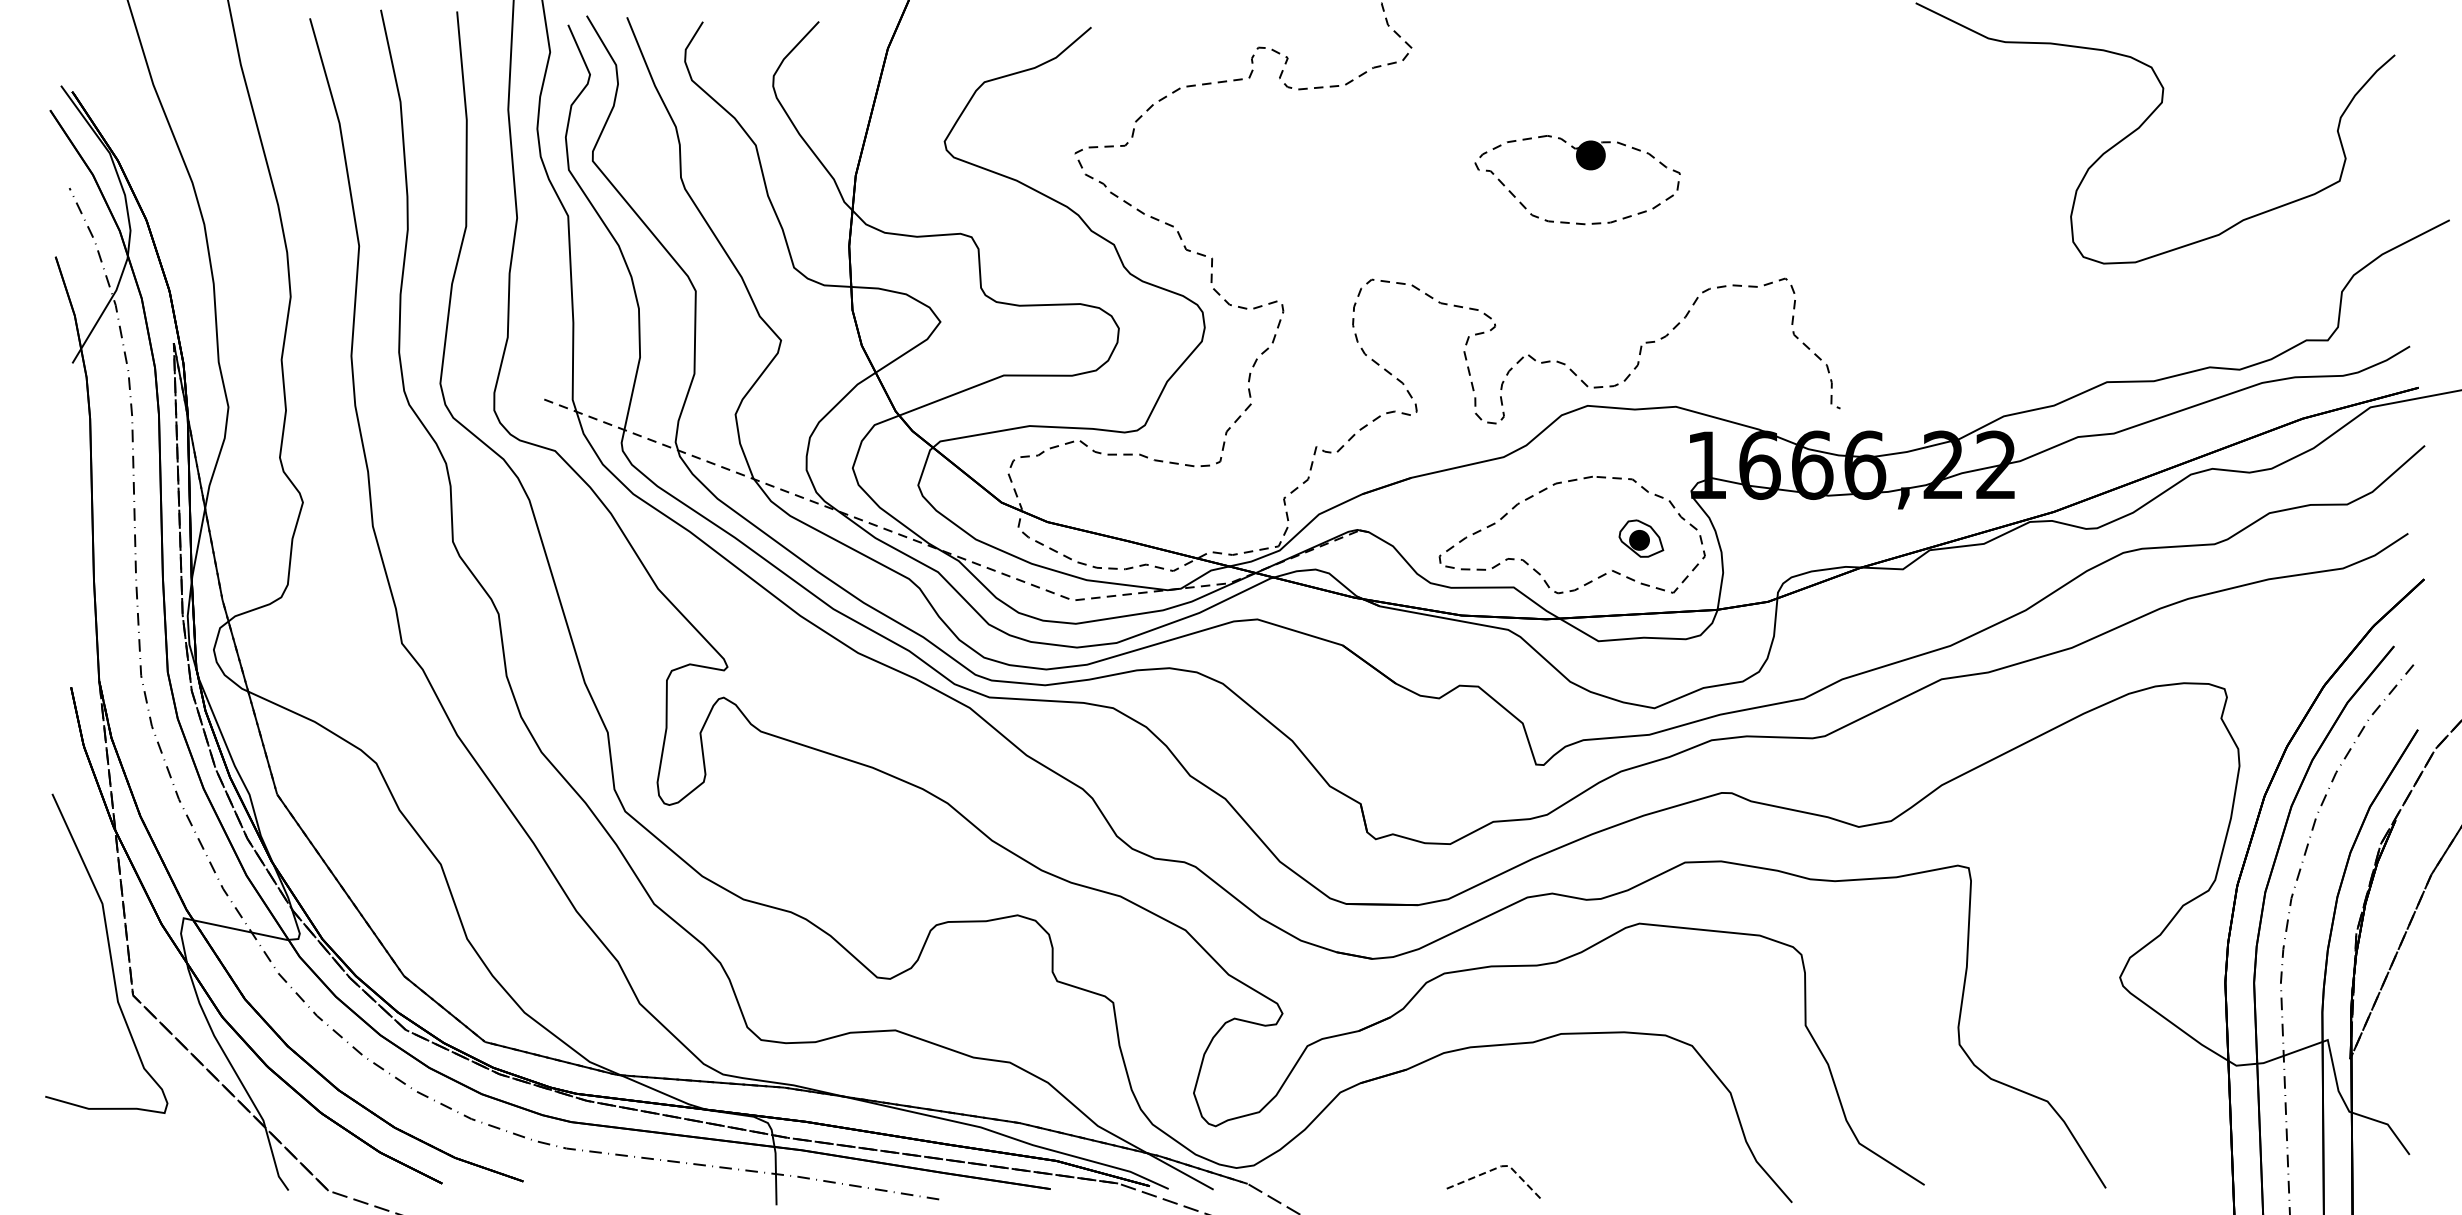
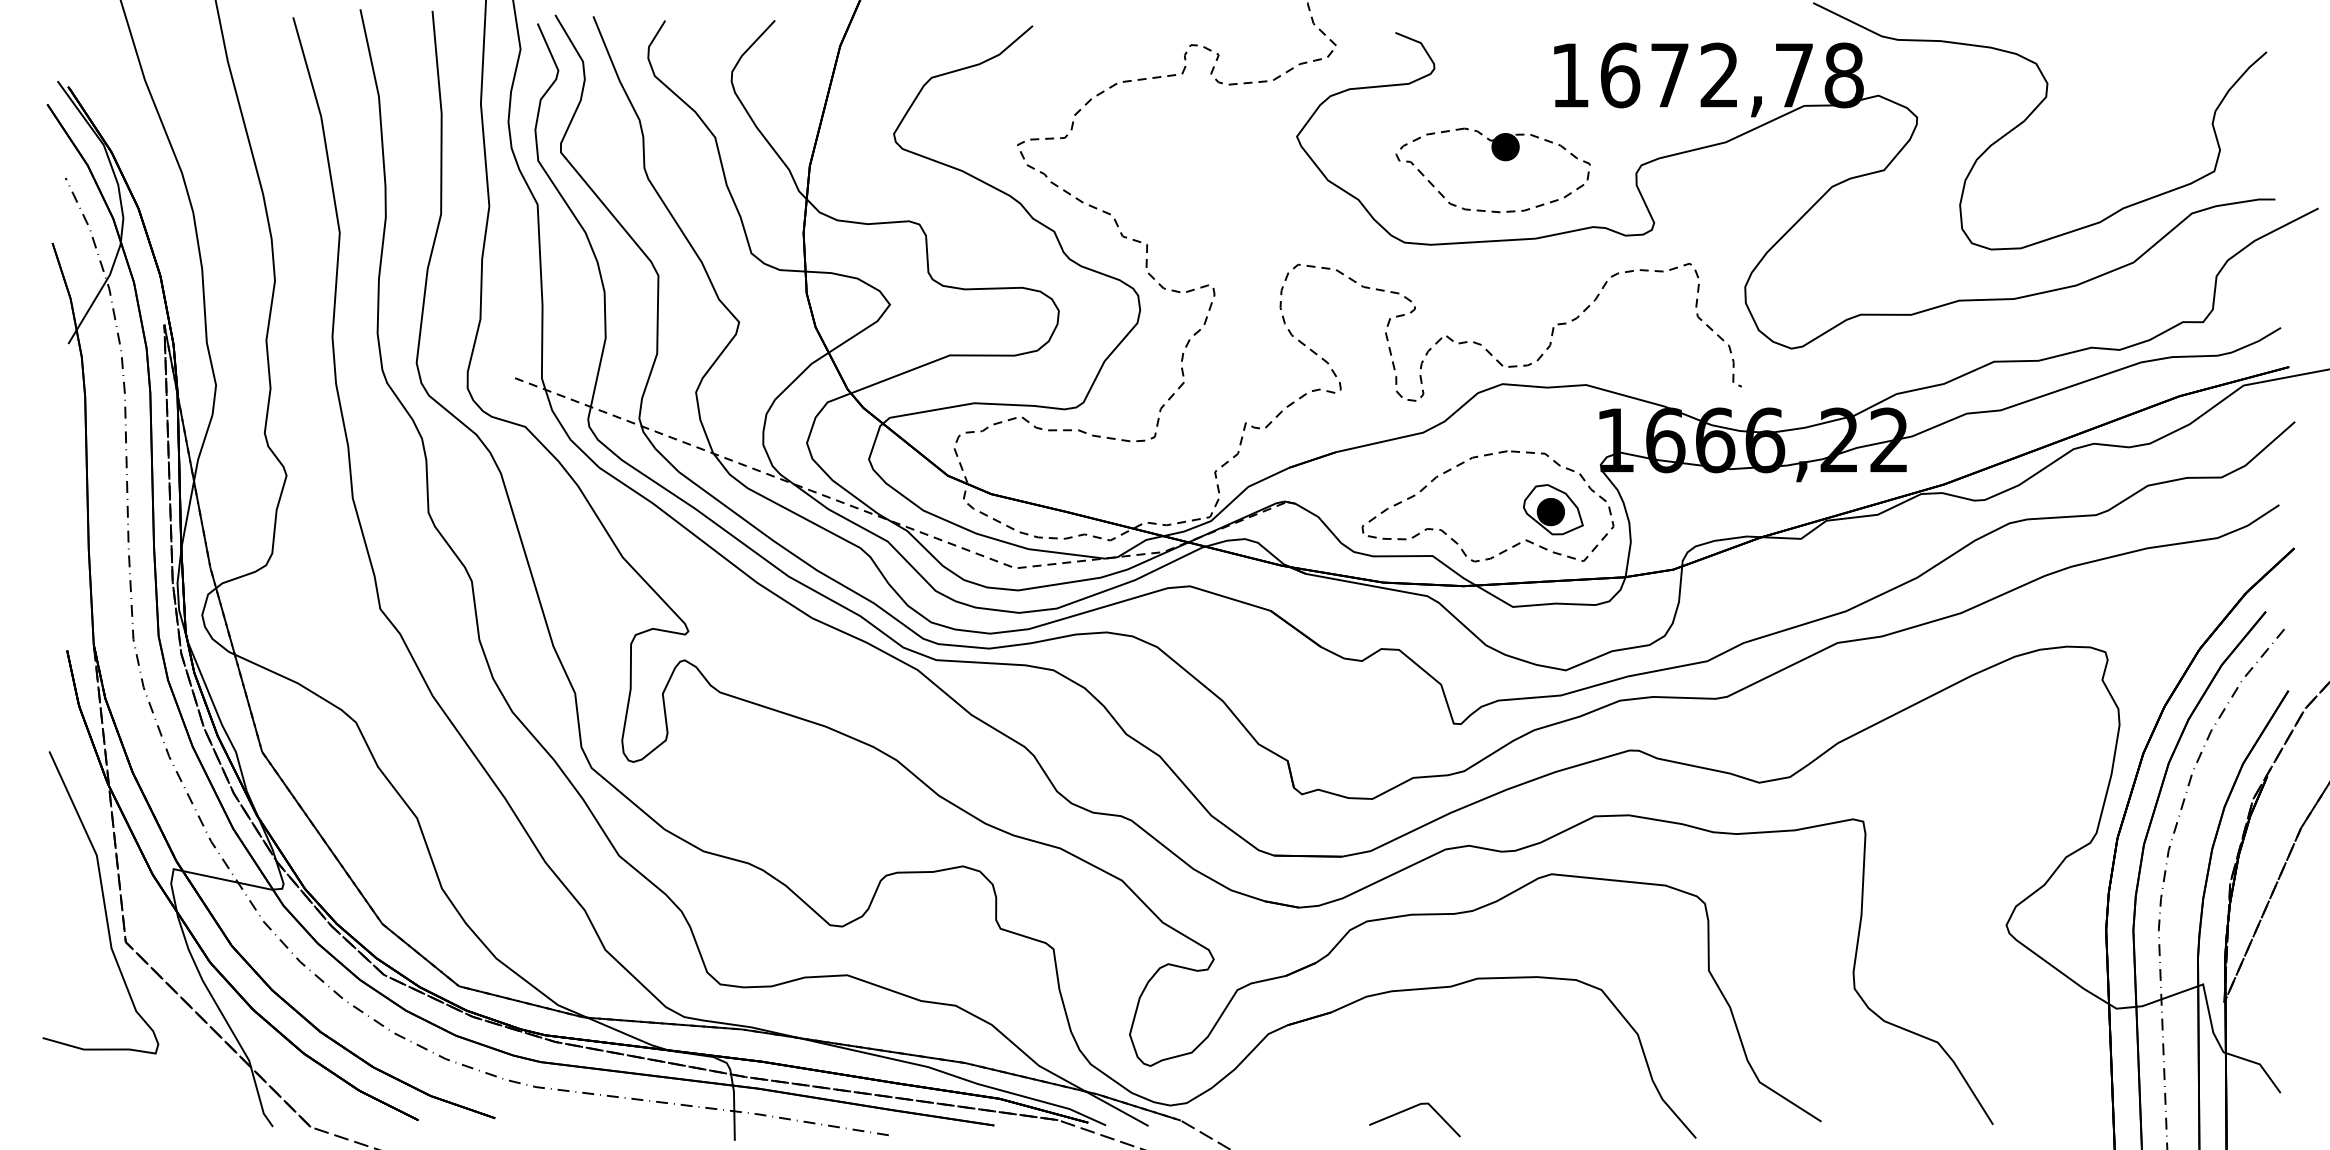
part: (1908, 223) -> (1806, 211), added
part: (1641, 538) -> (1553, 509), size x1.43
line: (1500, 1165) -> (1420, 1103), dashed -> solid

